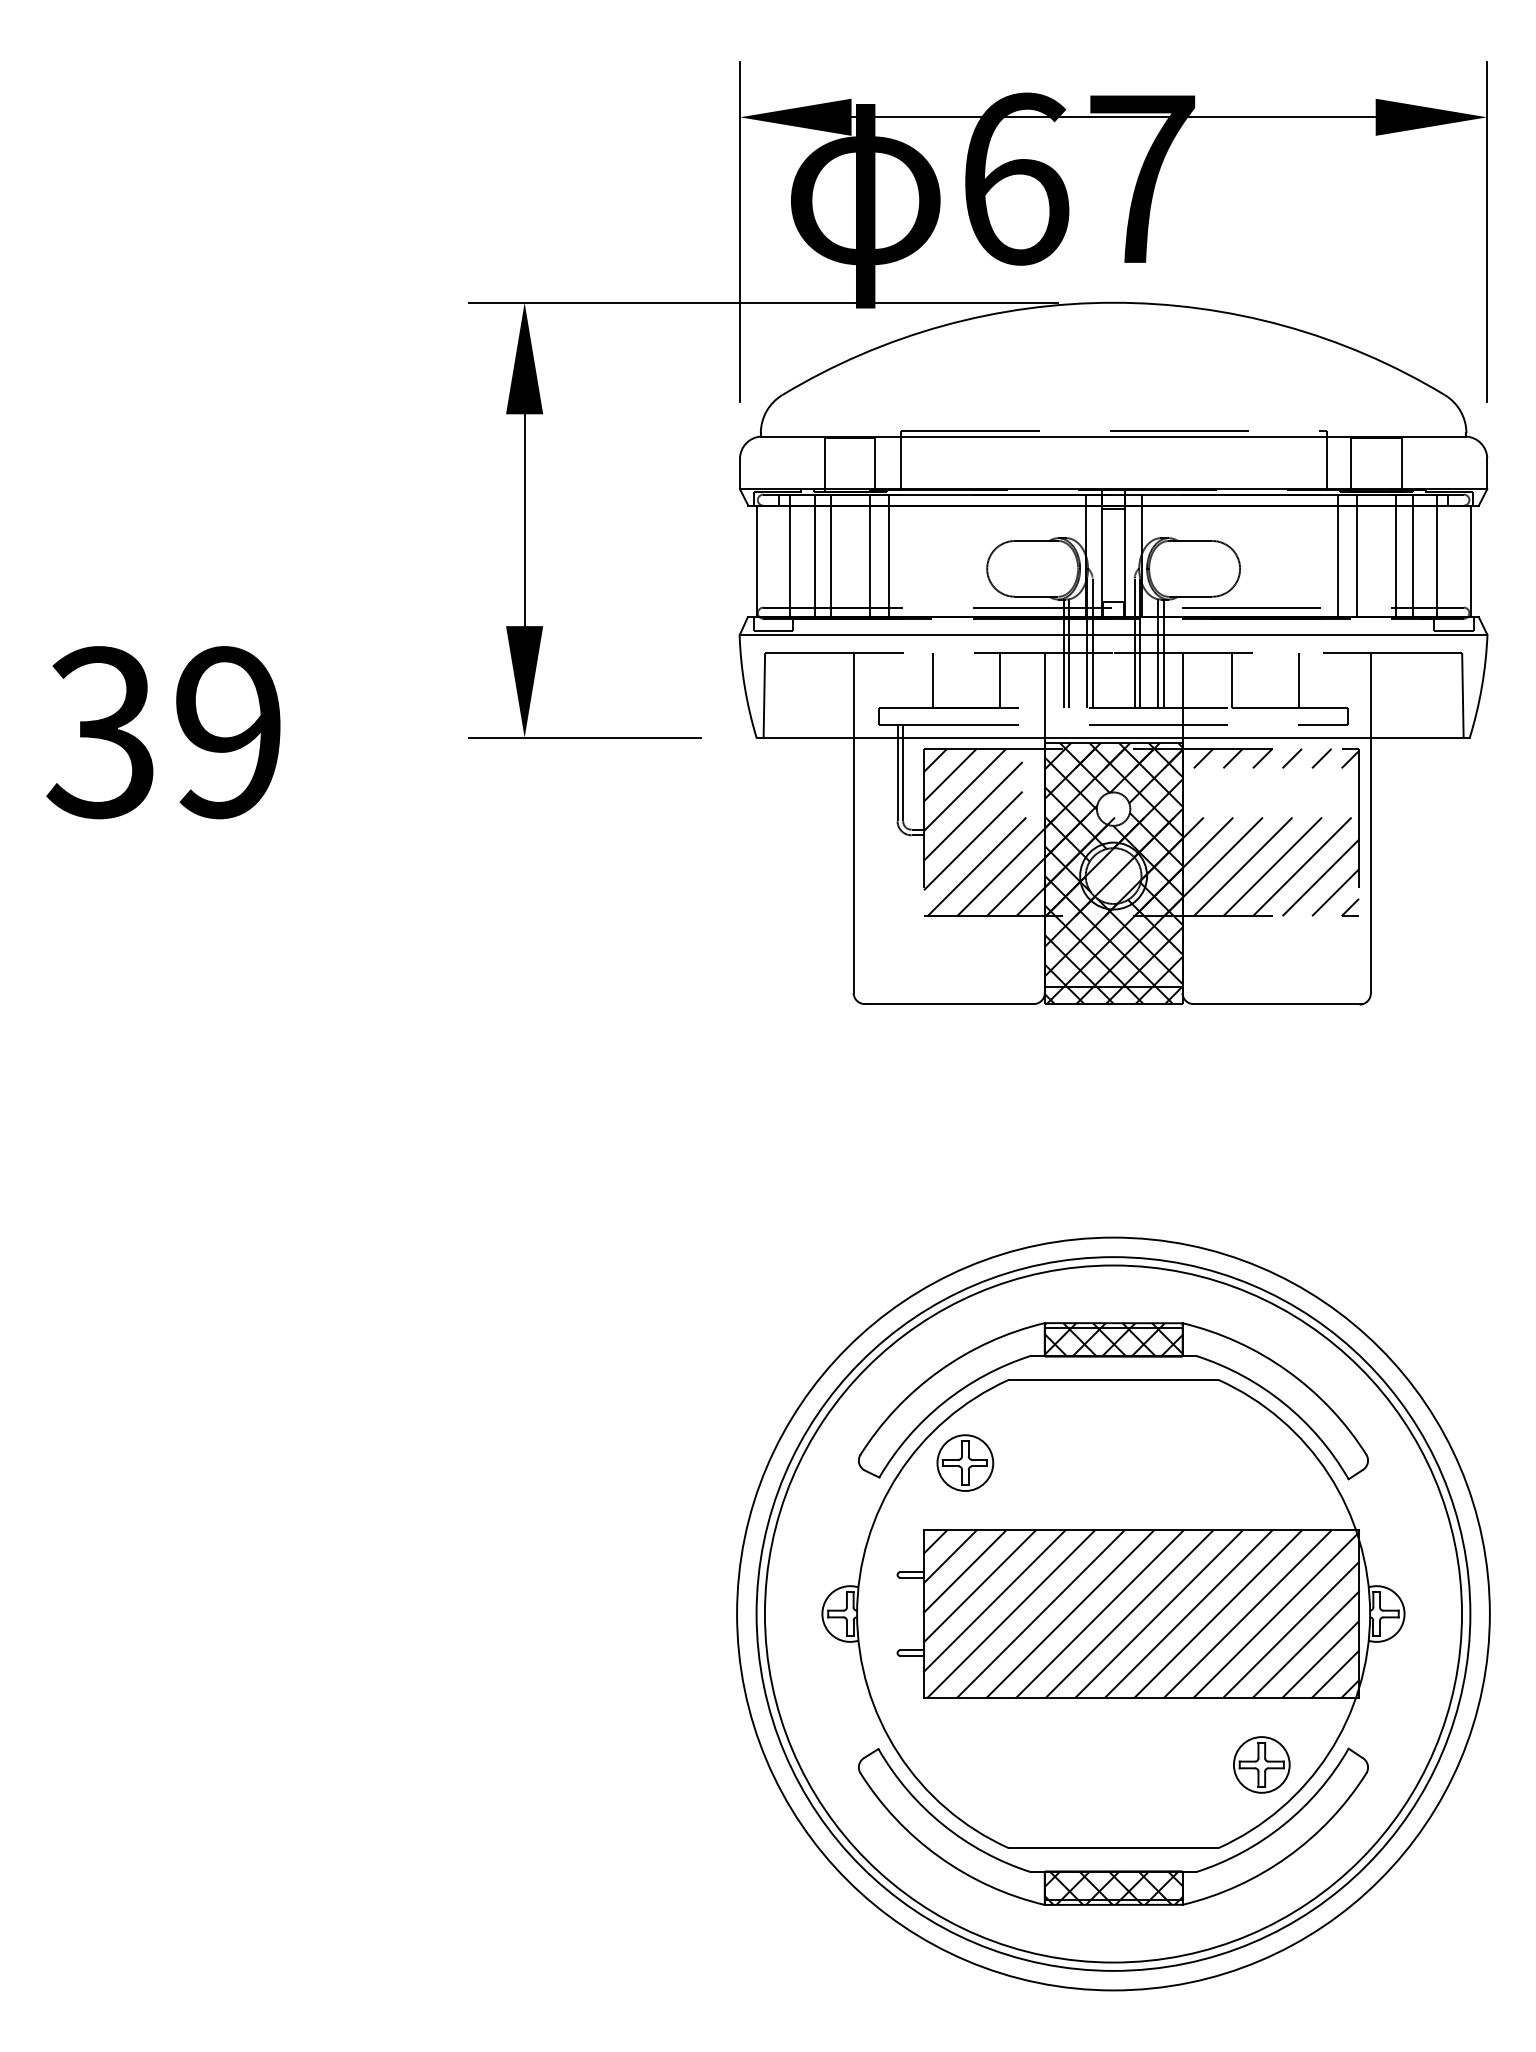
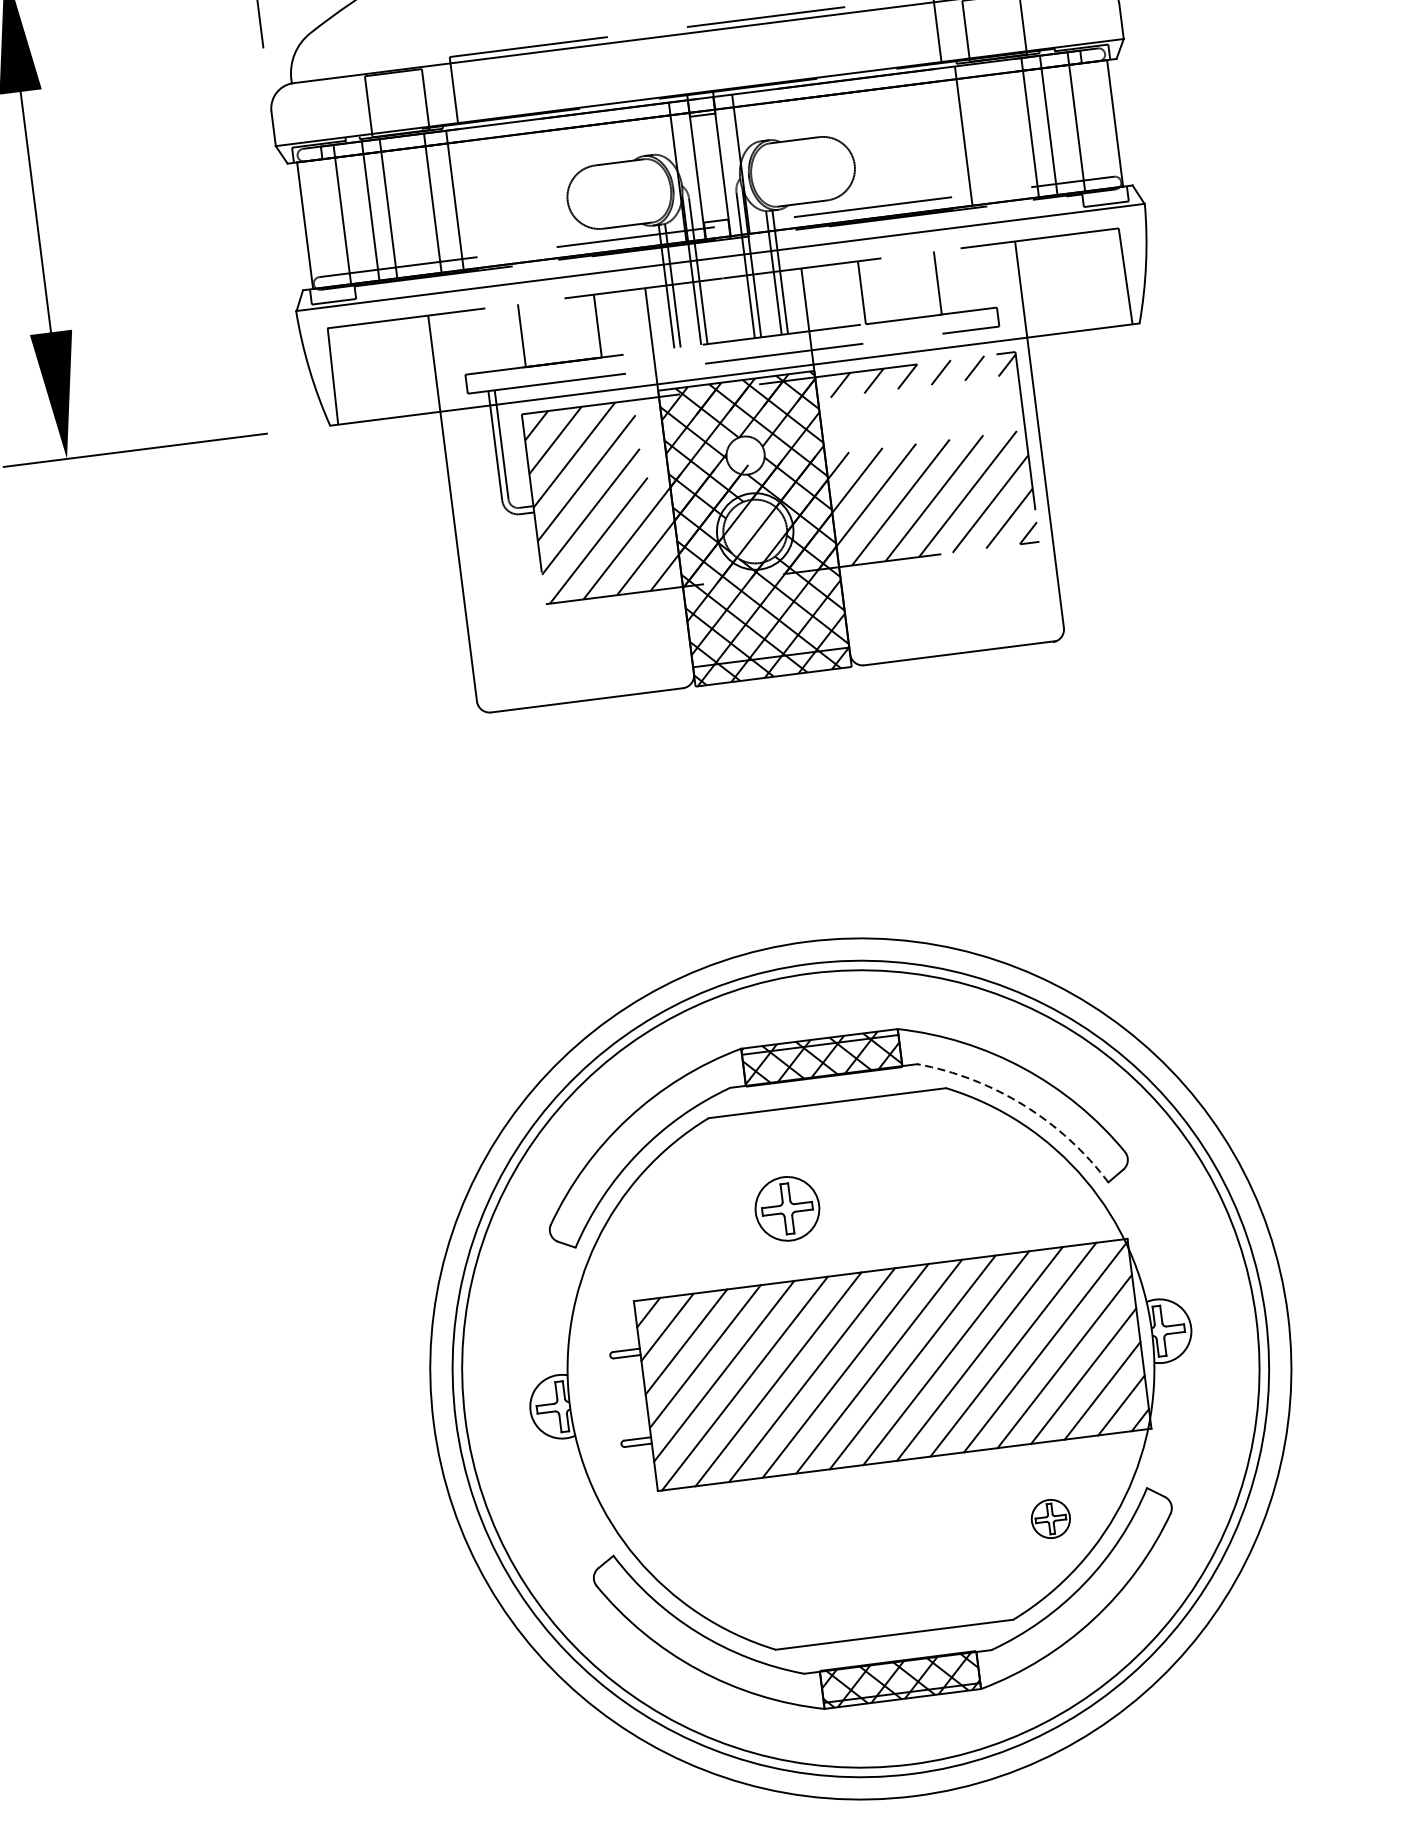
line: (1357, 555) -> (986, 132), removed
arc: (1283, 1403) -> (1023, 1105), solid -> dashed
part: (965, 1462) -> (787, 1208), moved
part: (1261, 1764) -> (1050, 1518), size x0.6

